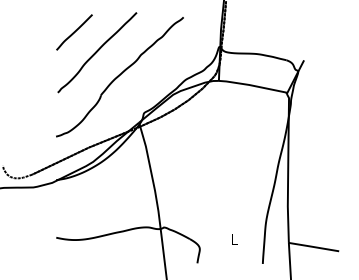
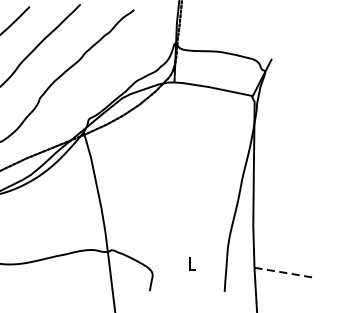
line: (313, 247) -> (282, 273), solid -> dashed

